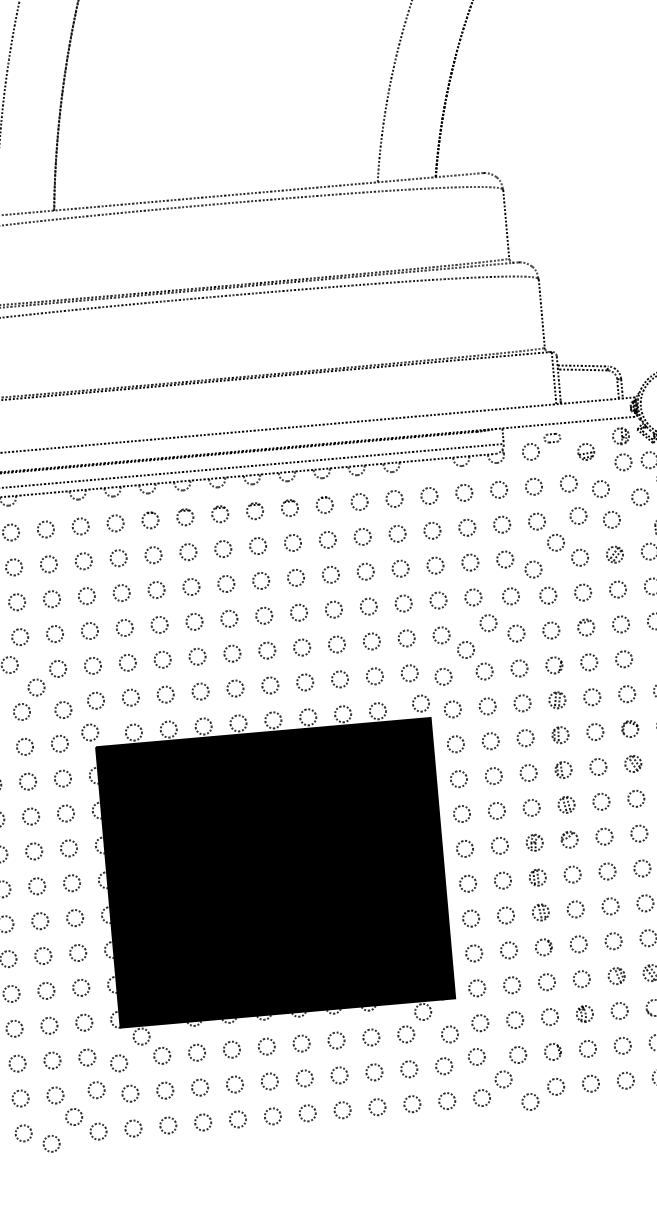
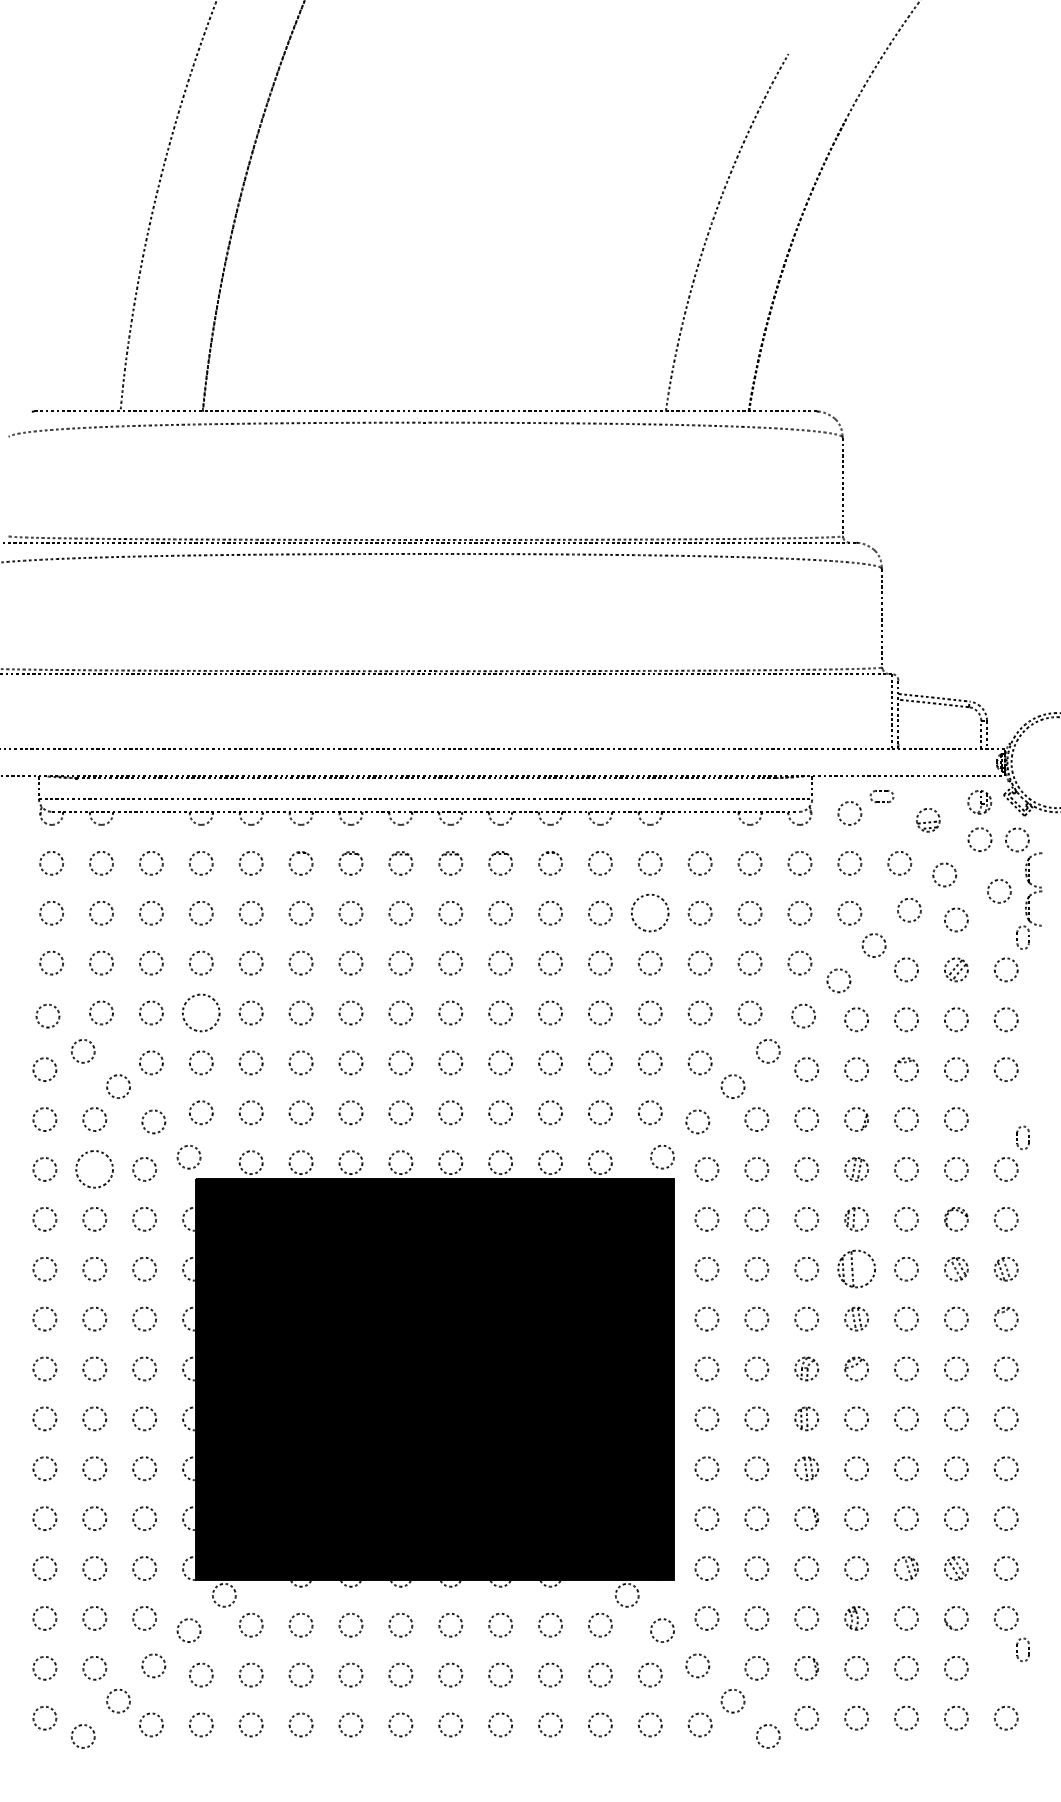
circle: (397, 534) -> (650, 913), size x1.6
circle: (90, 630) -> (201, 1012), size x1.6
circle: (24, 746) -> (94, 1169), size x1.6
part: (563, 770) -> (856, 1269), size x1.6

